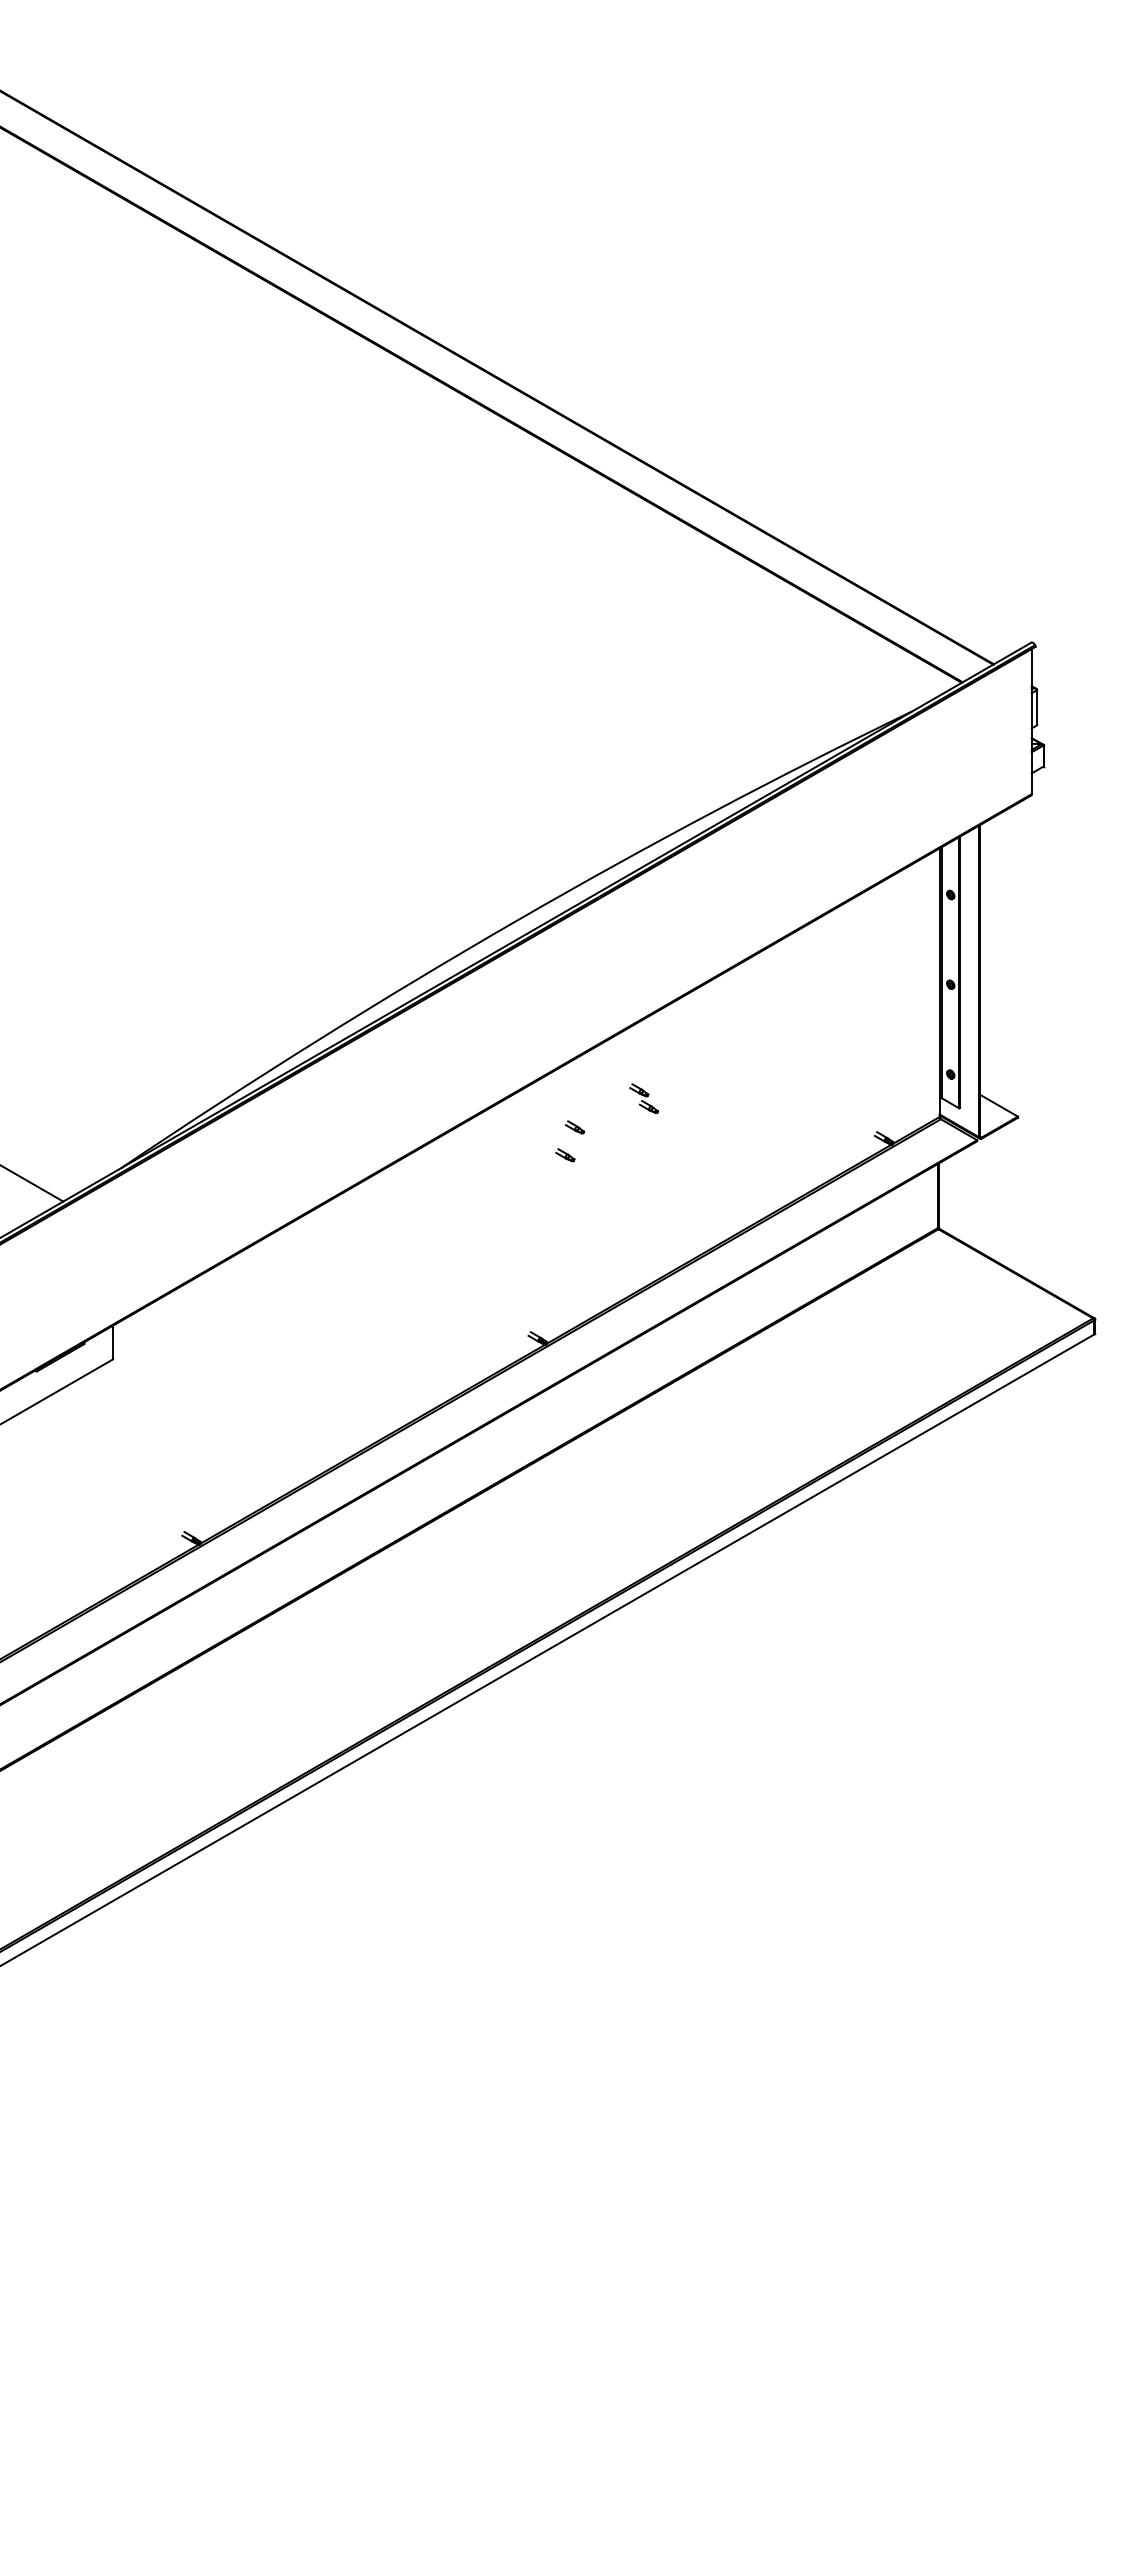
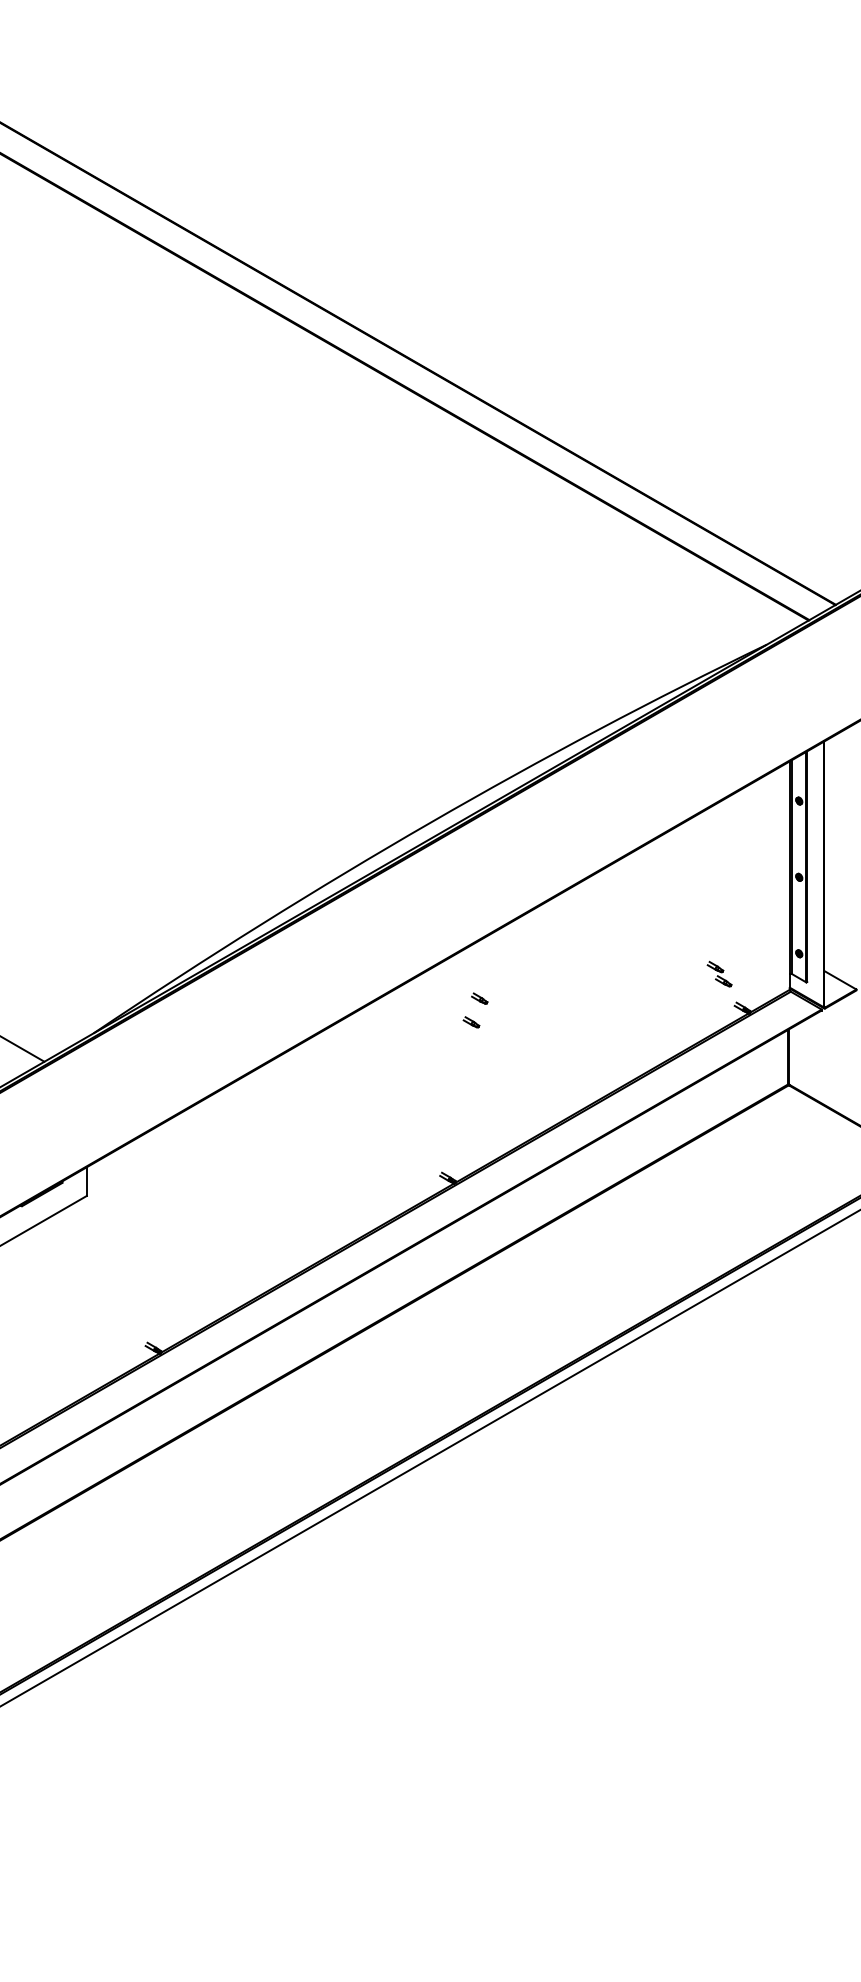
part: (643, 1098) -> (719, 974), moved

